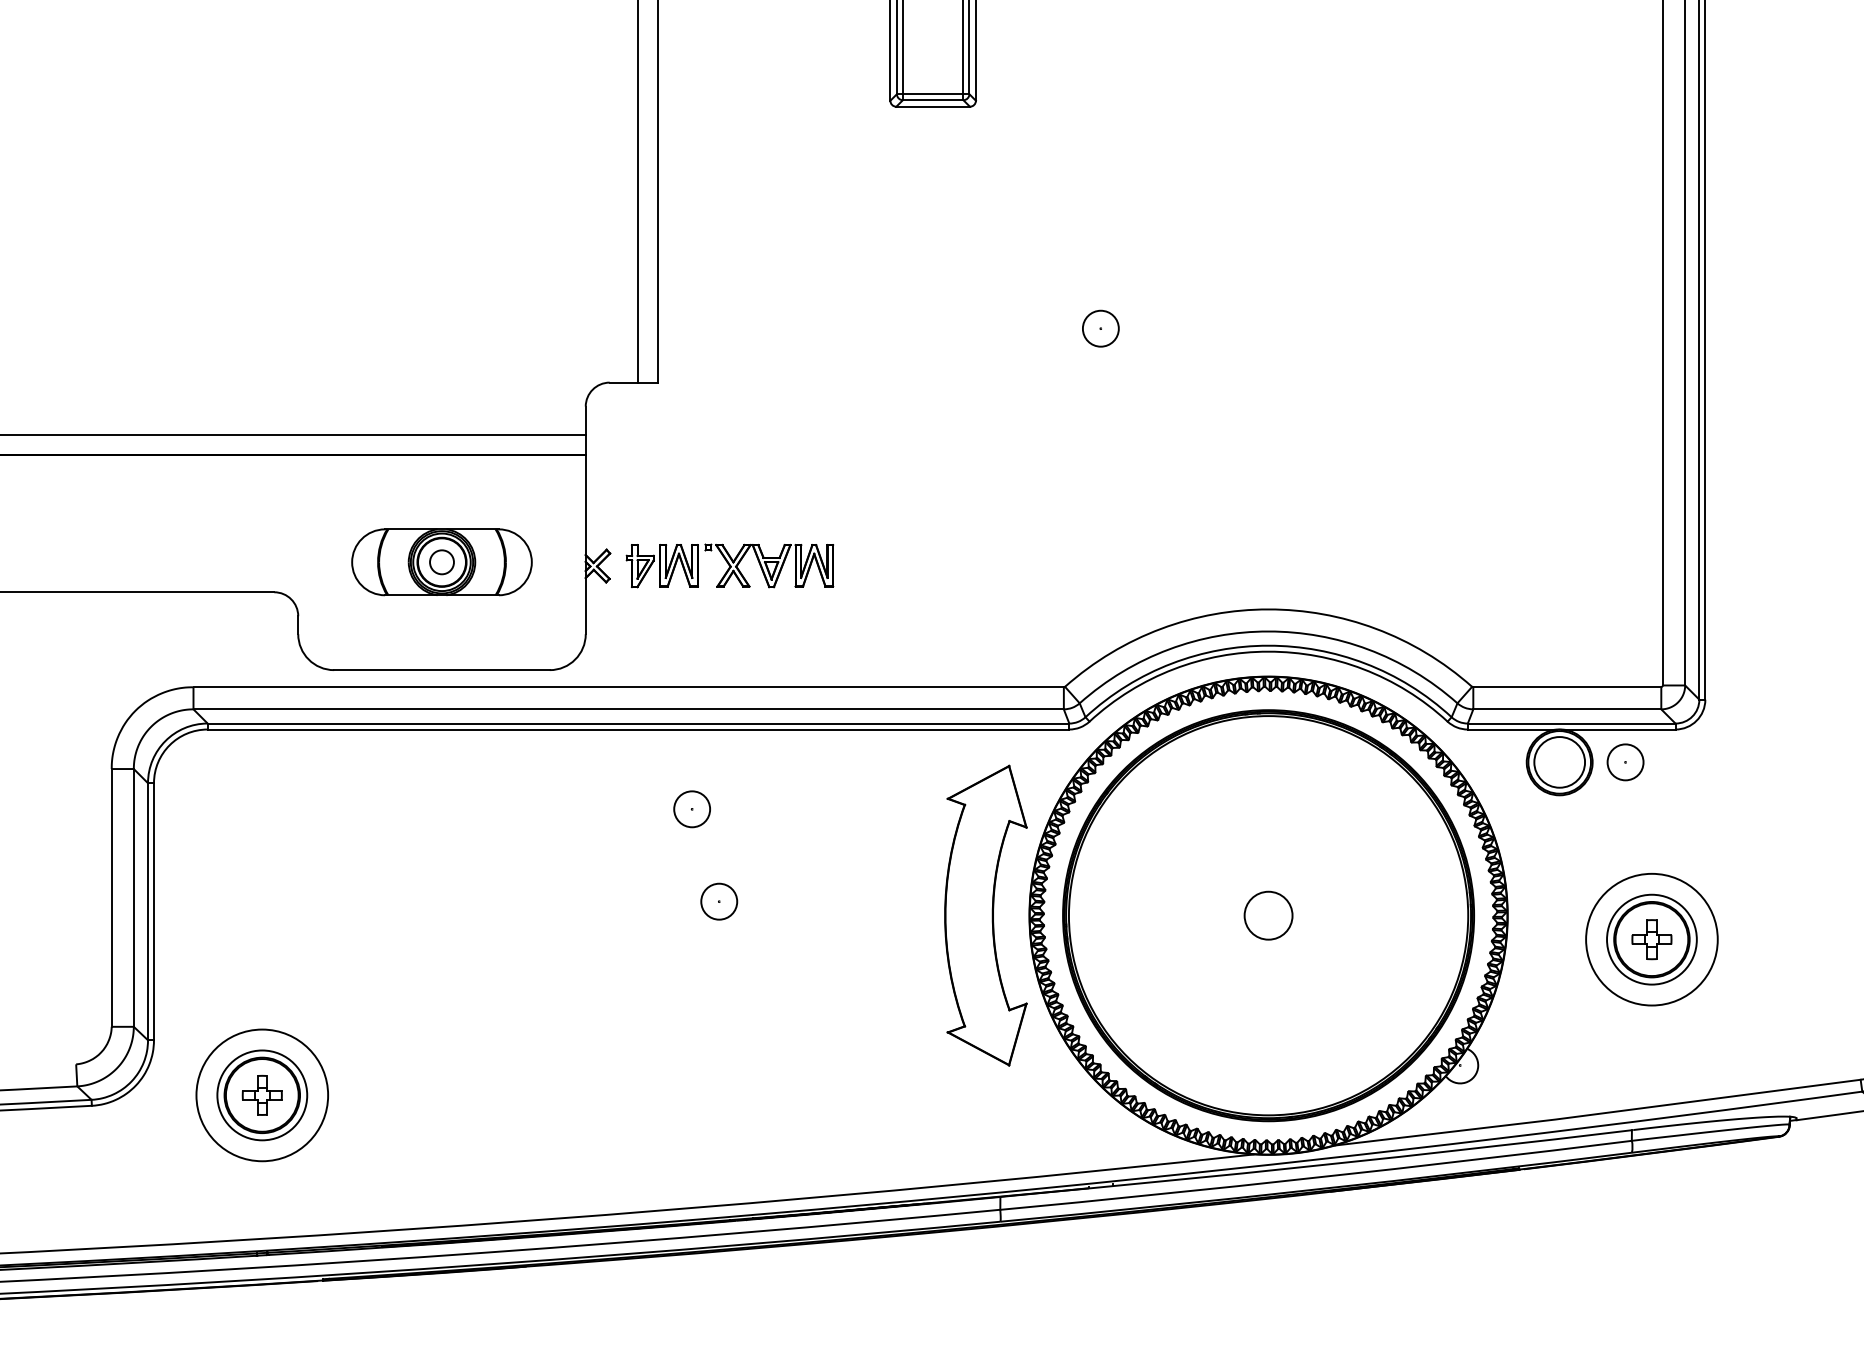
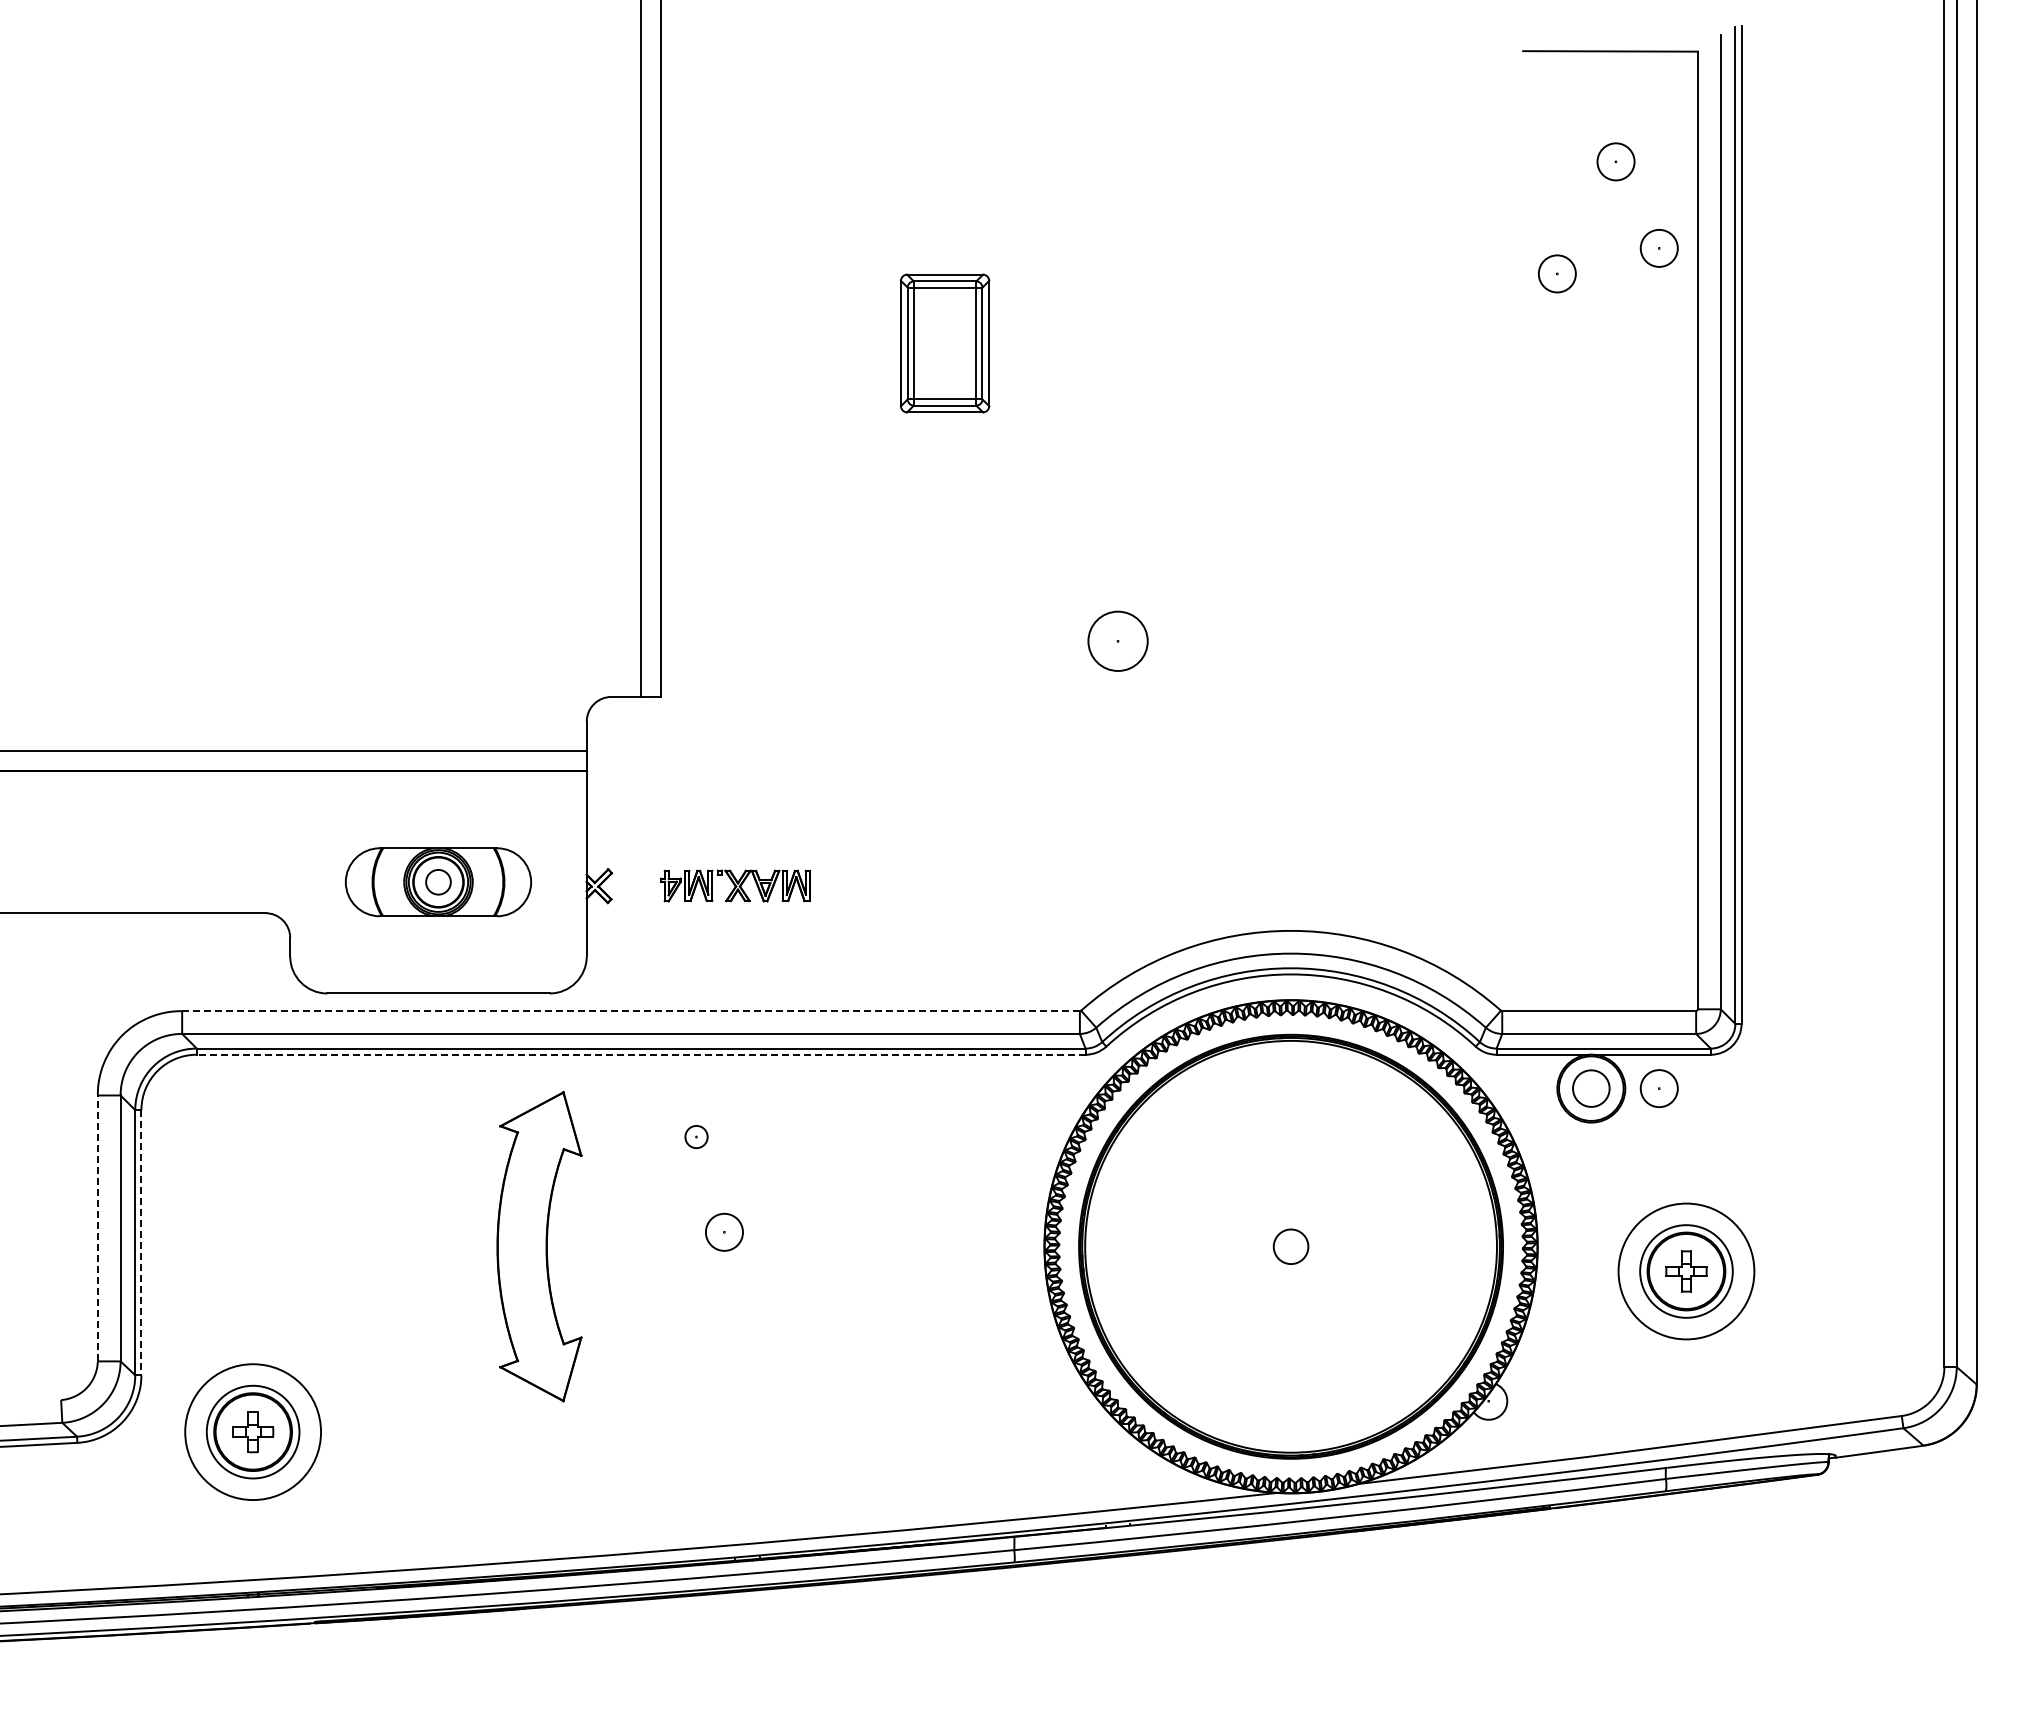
circle: (1100, 327) -> (1117, 640), size x1.6
part: (729, 565) -> (735, 885), size x0.7
line: (629, 687) -> (631, 1011), solid -> dashed
line: (637, 729) -> (640, 1054), solid -> dashed
circle: (1559, 762) -> (1591, 1088), size x0.7
circle: (692, 808) -> (696, 1136), size x0.6
line: (111, 897) -> (97, 1228), solid -> dashed
line: (154, 911) -> (141, 1242), solid -> dashed
part: (985, 915) -> (539, 1246), moved
circle: (1268, 915) -> (1290, 1246), size x0.7

